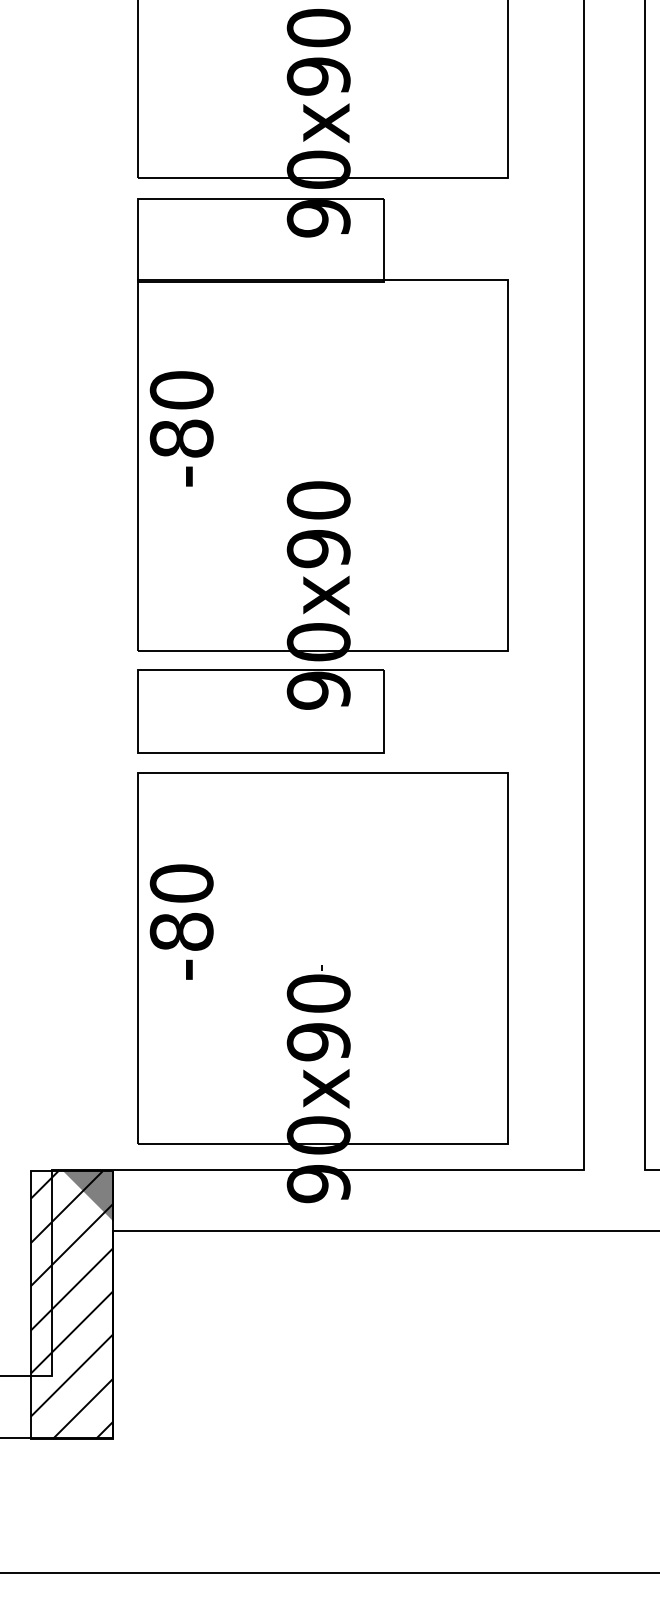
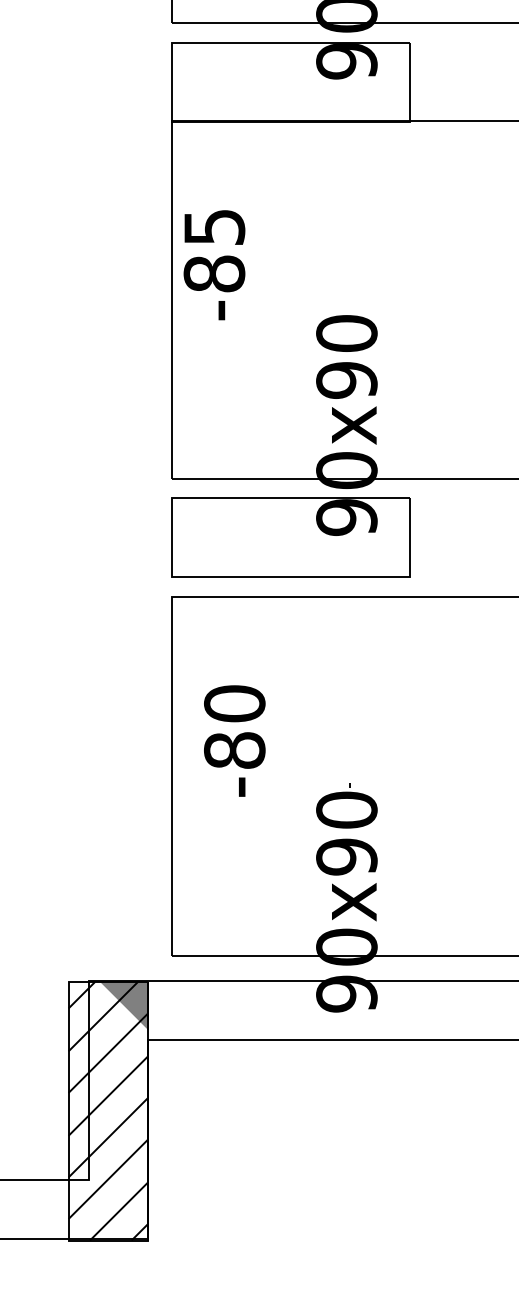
text: (181, 390) -> (214, 227), -80 -> -85
text: (181, 921) -> (234, 740), moved

